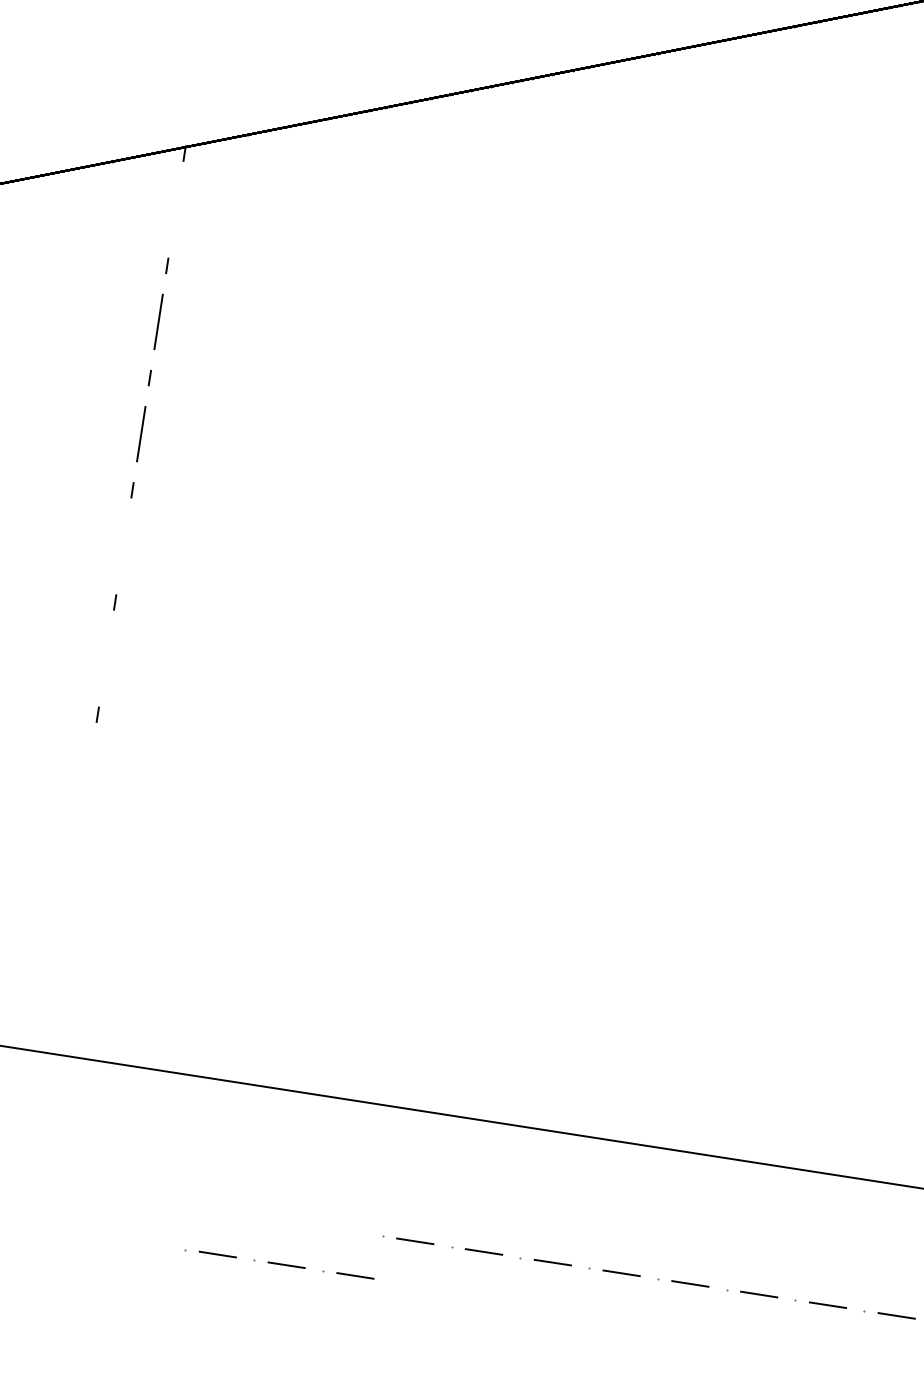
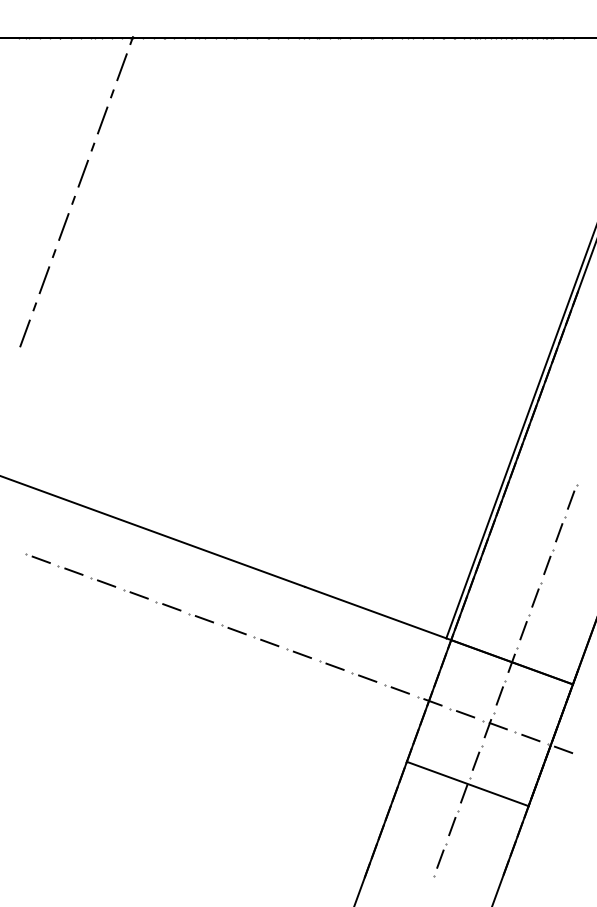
line: (175, 210) -> (121, 67), added
line: (122, 545) -> (63, 226), added
line: (106, 659) -> (44, 280), added
line: (87, 771) -> (24, 333), added
part: (279, 1264) -> (70, 570), moved

